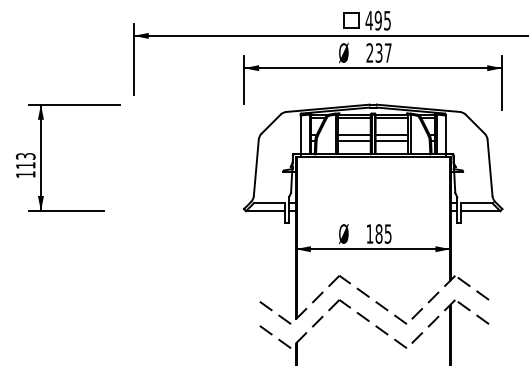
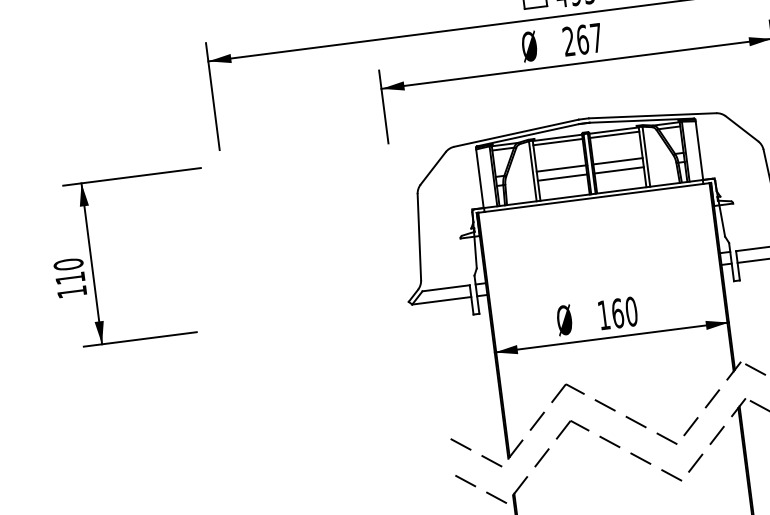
text: (378, 52) -> (581, 39), 237 -> 267
text: (25, 155) -> (67, 263), 113 -> 110
text: (383, 233) -> (624, 311), 185 -> 160

